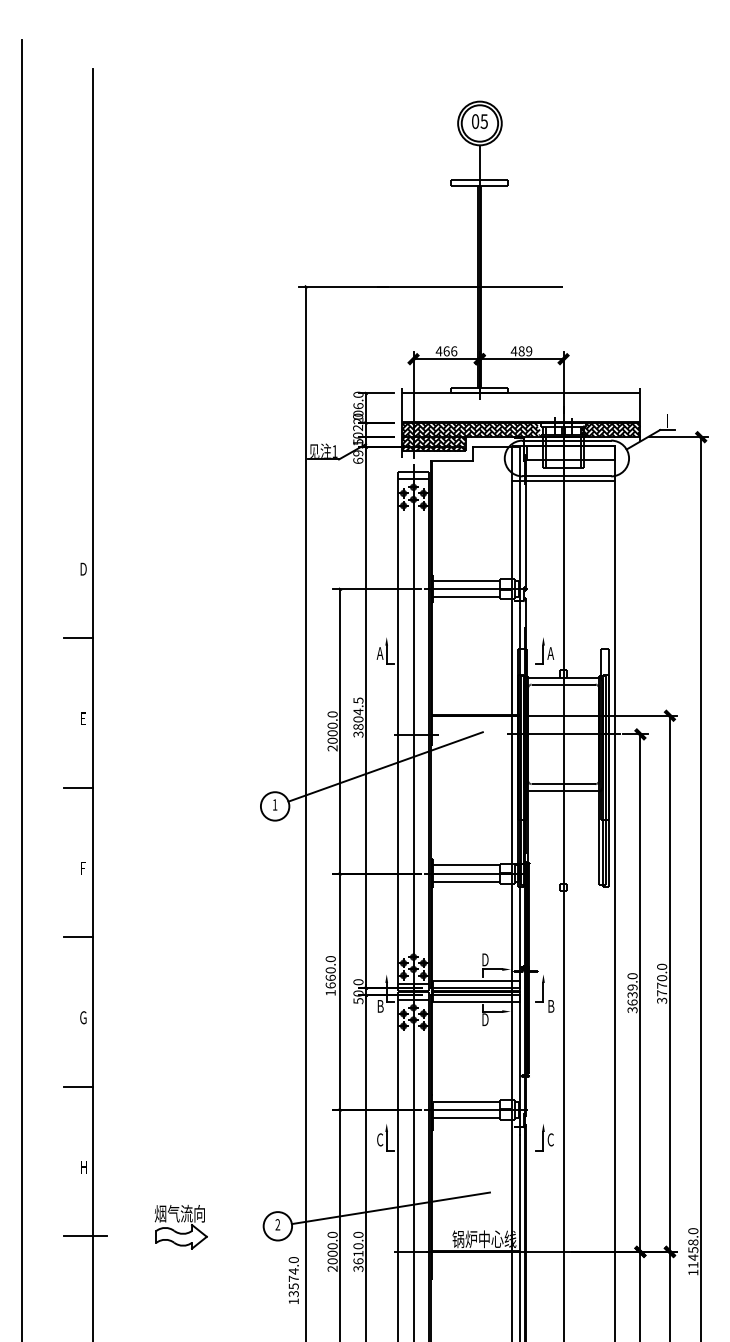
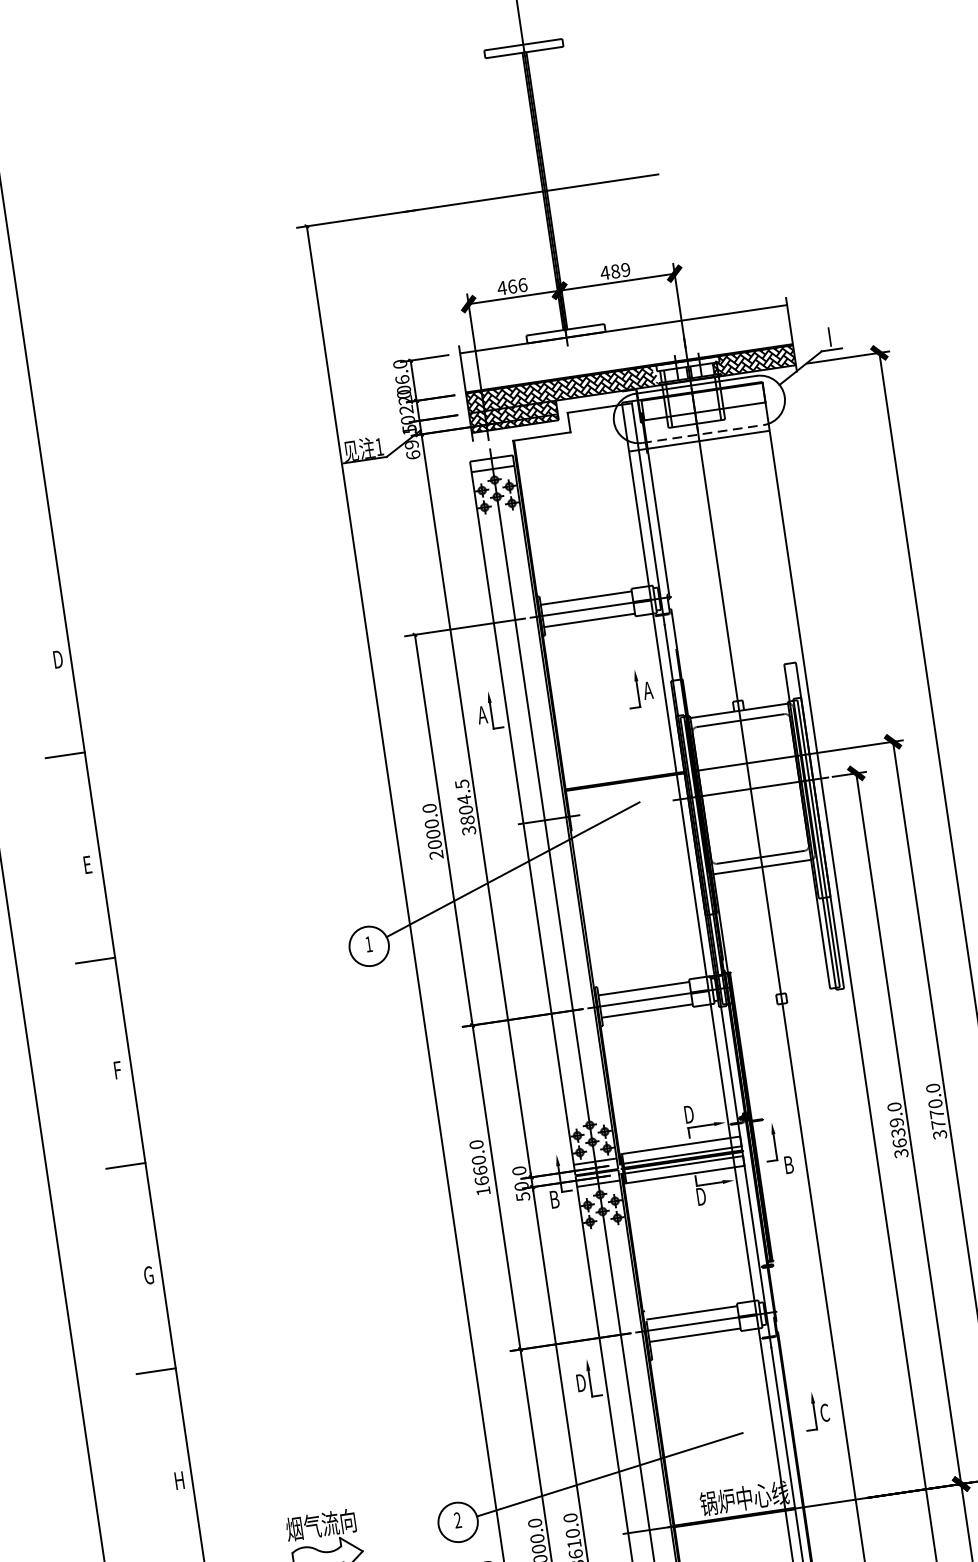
line: (567, 476) -> (703, 434), solid -> dashed
part: (544, 650) -> (638, 687), moved
part: (544, 1137) -> (815, 1410), moved
text: (380, 1139) -> (581, 1382), C -> D

